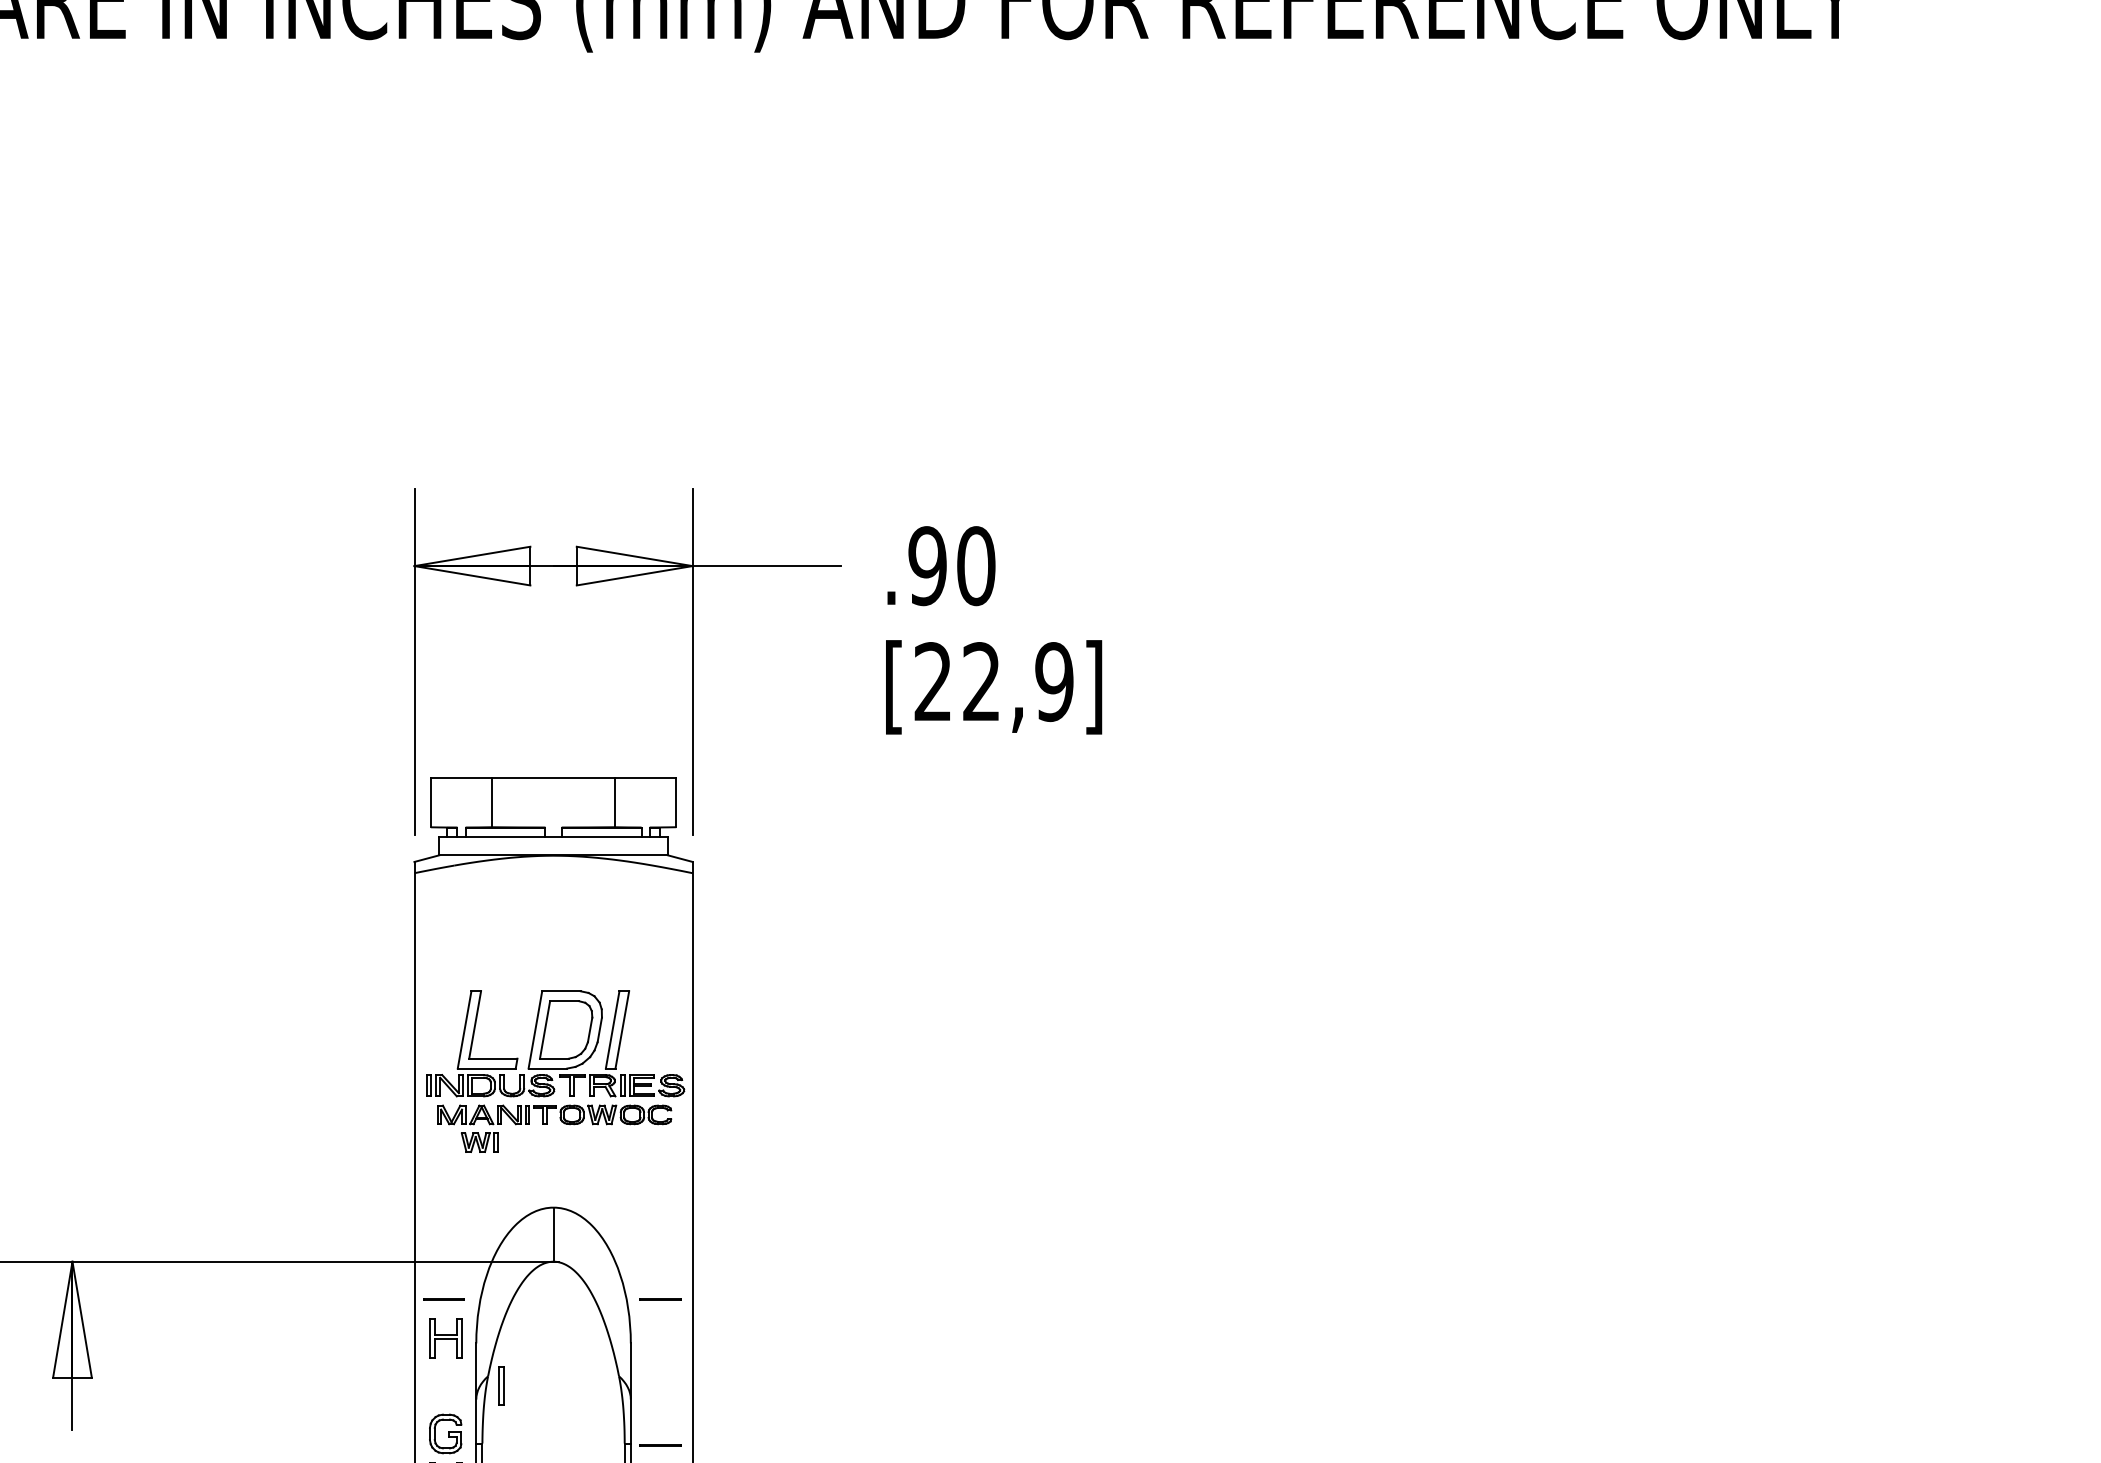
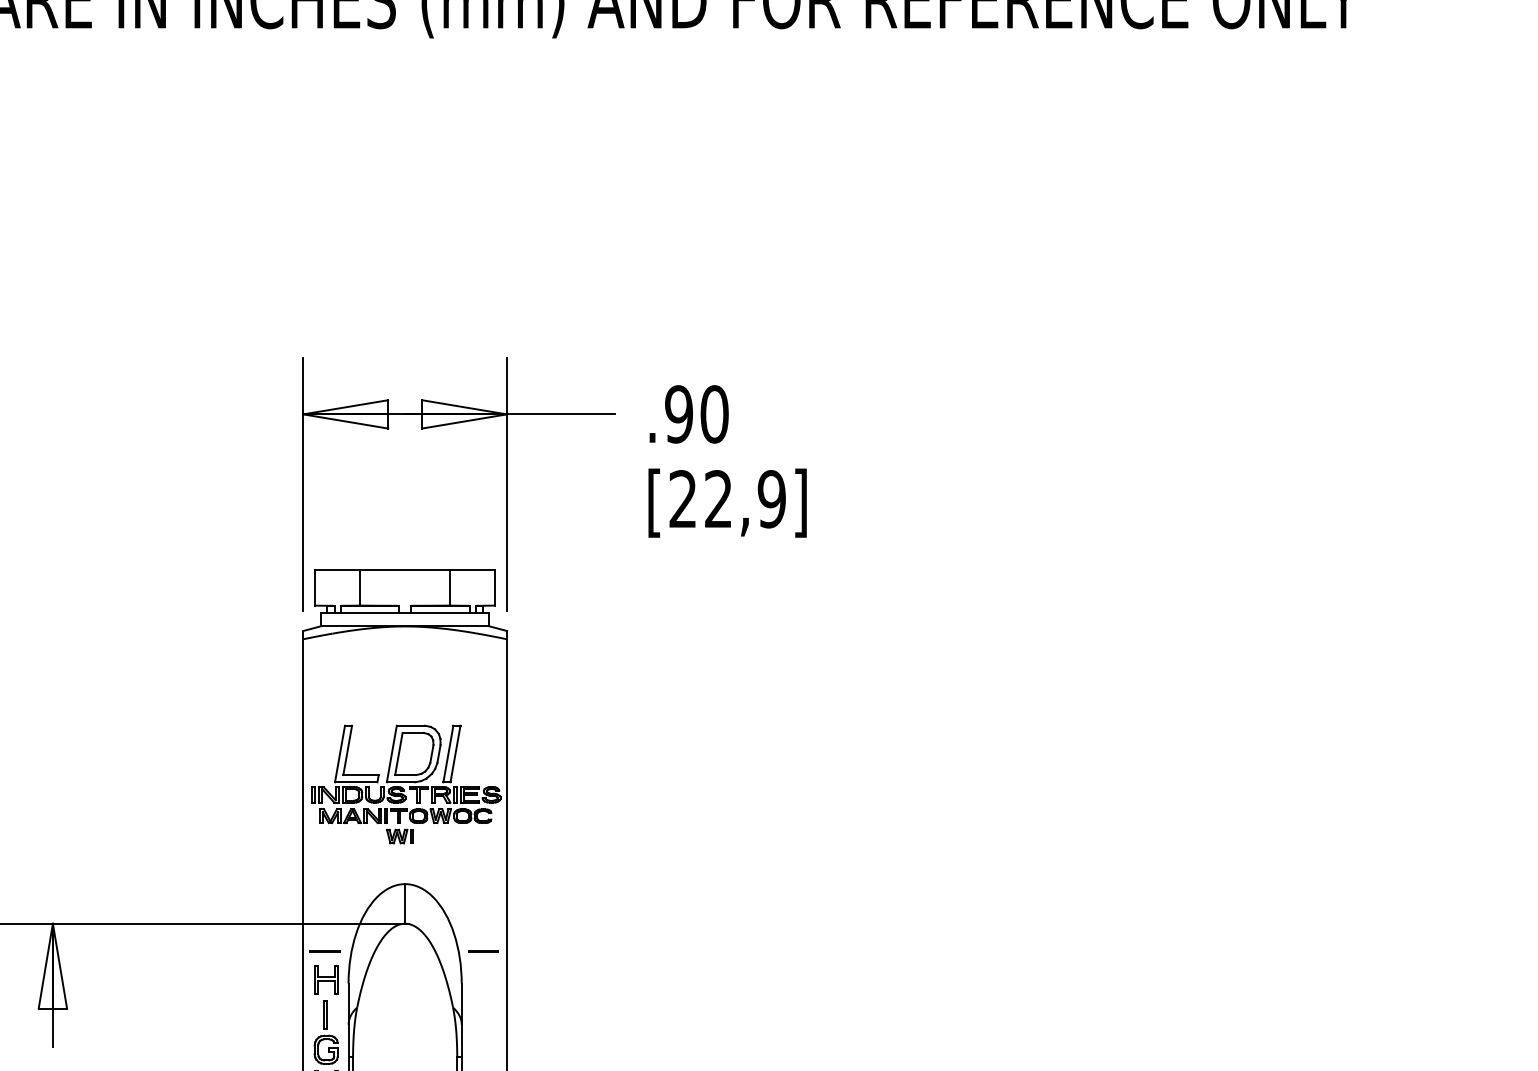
part: (479, 1142) -> (399, 836), moved
part: (501, 1385) -> (325, 1014), moved
line: (660, 1445) -> (483, 1058), removed

